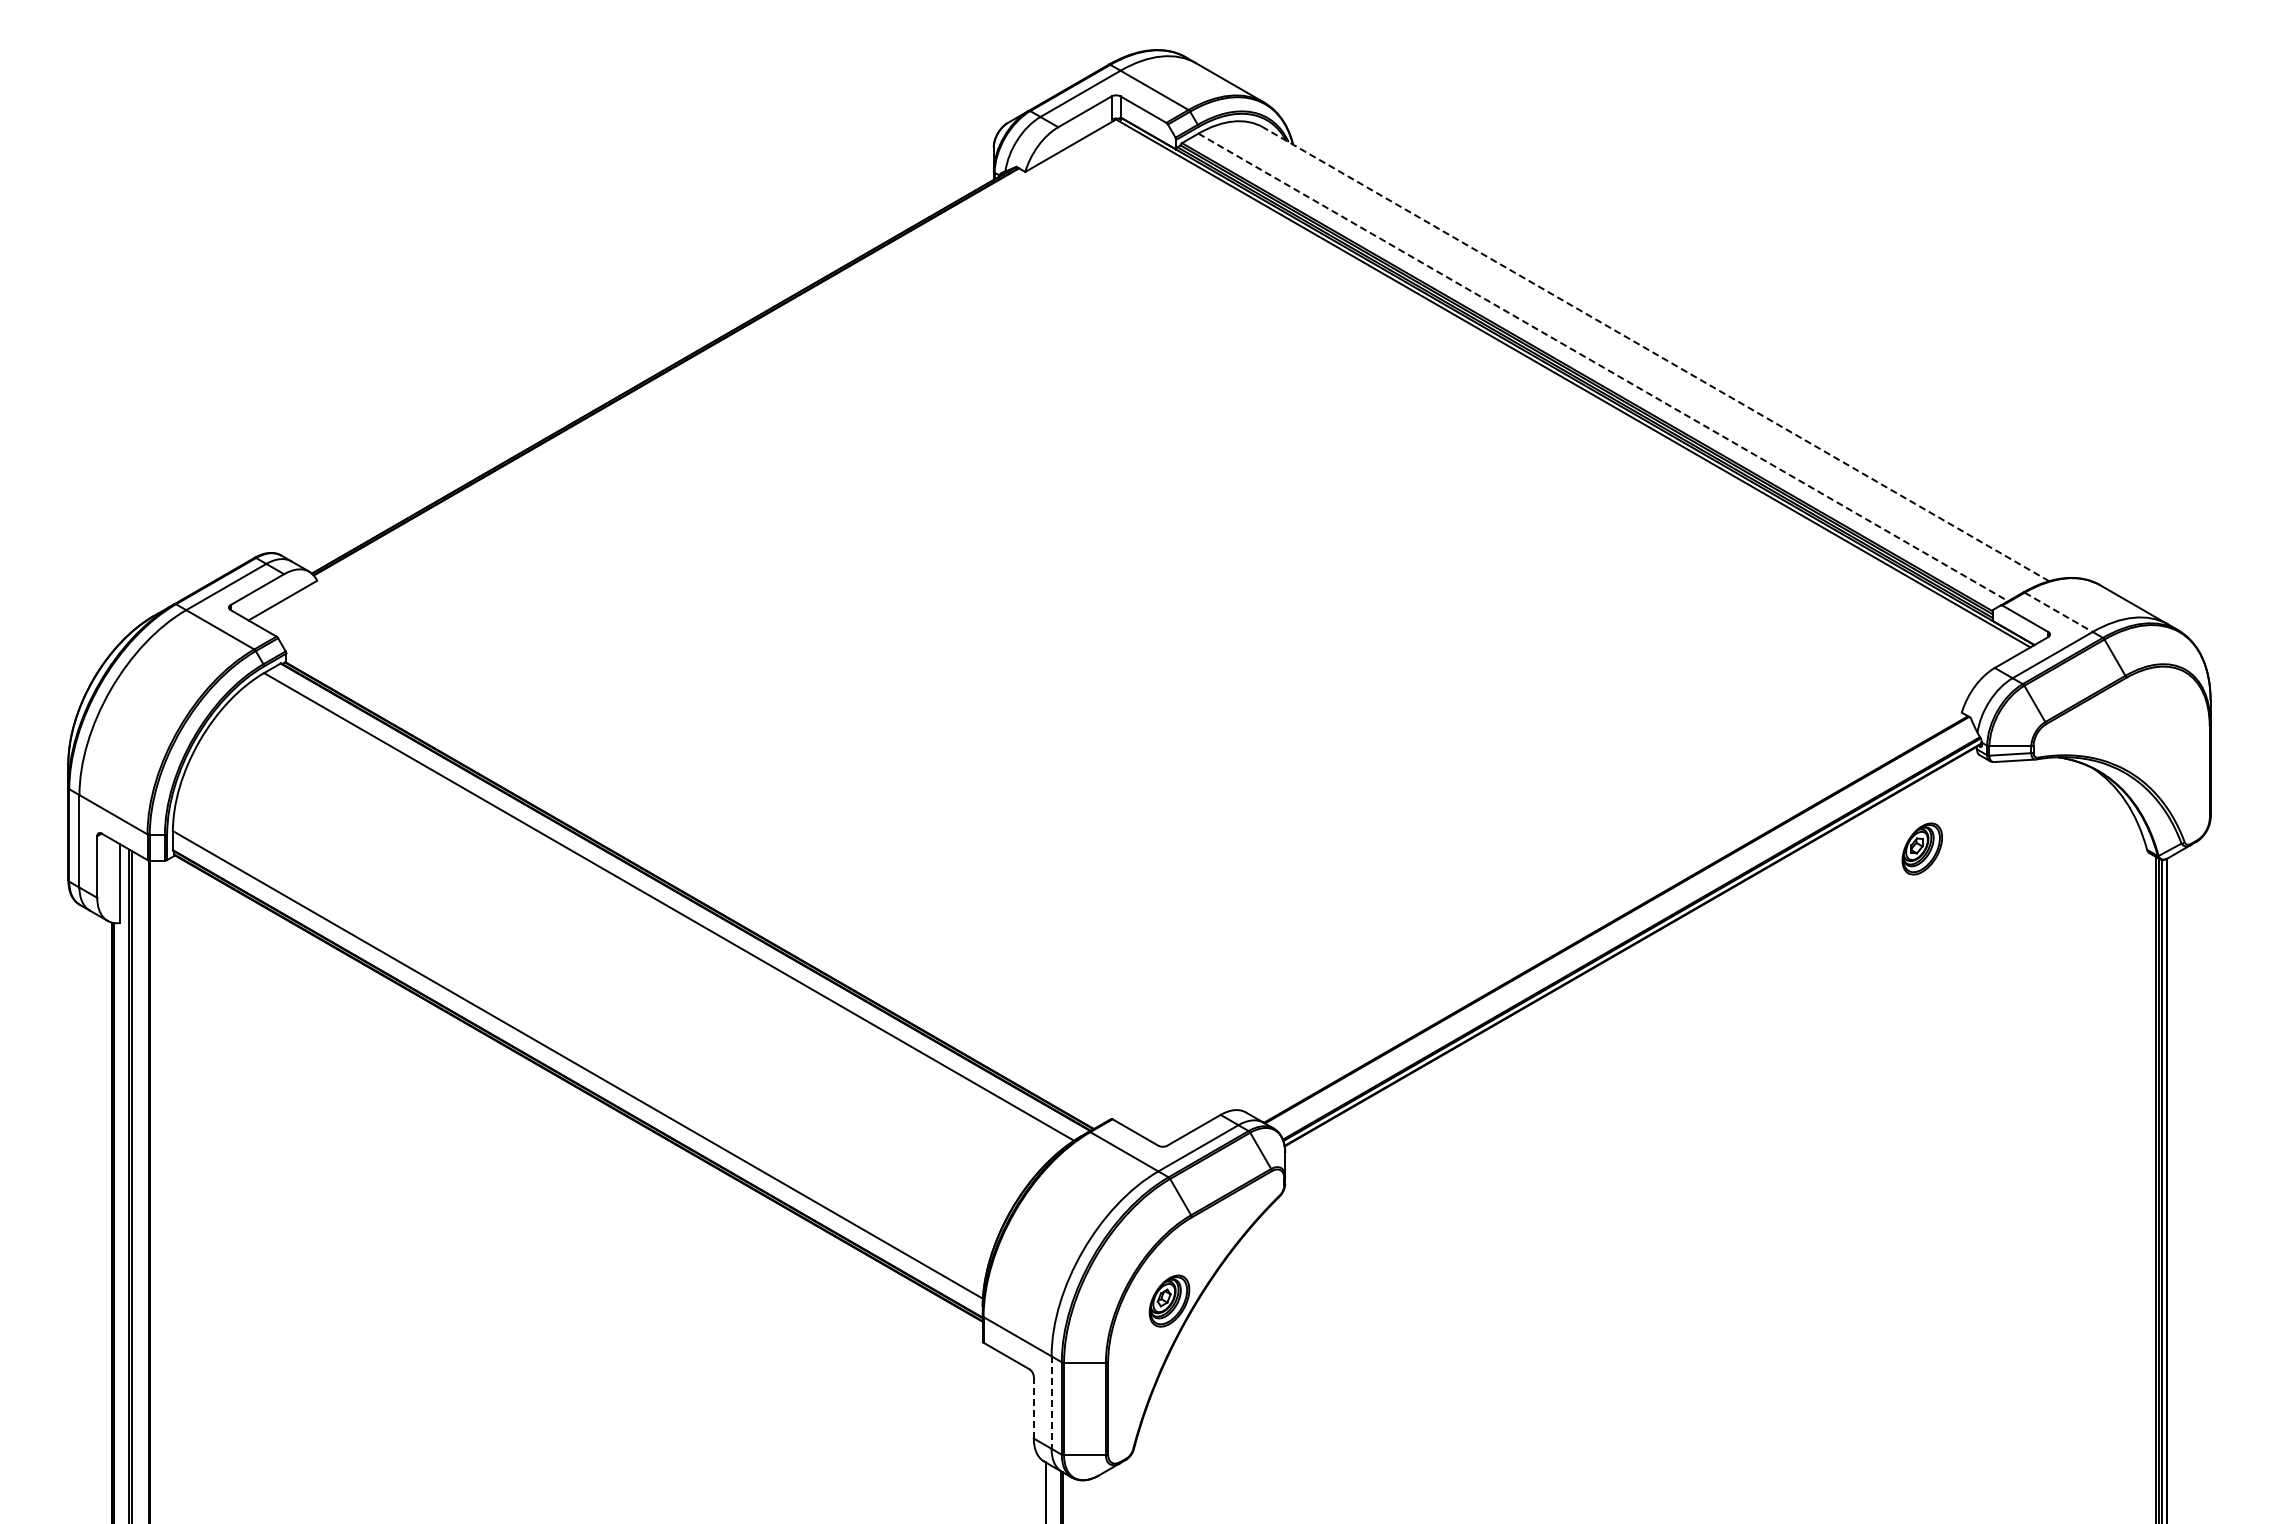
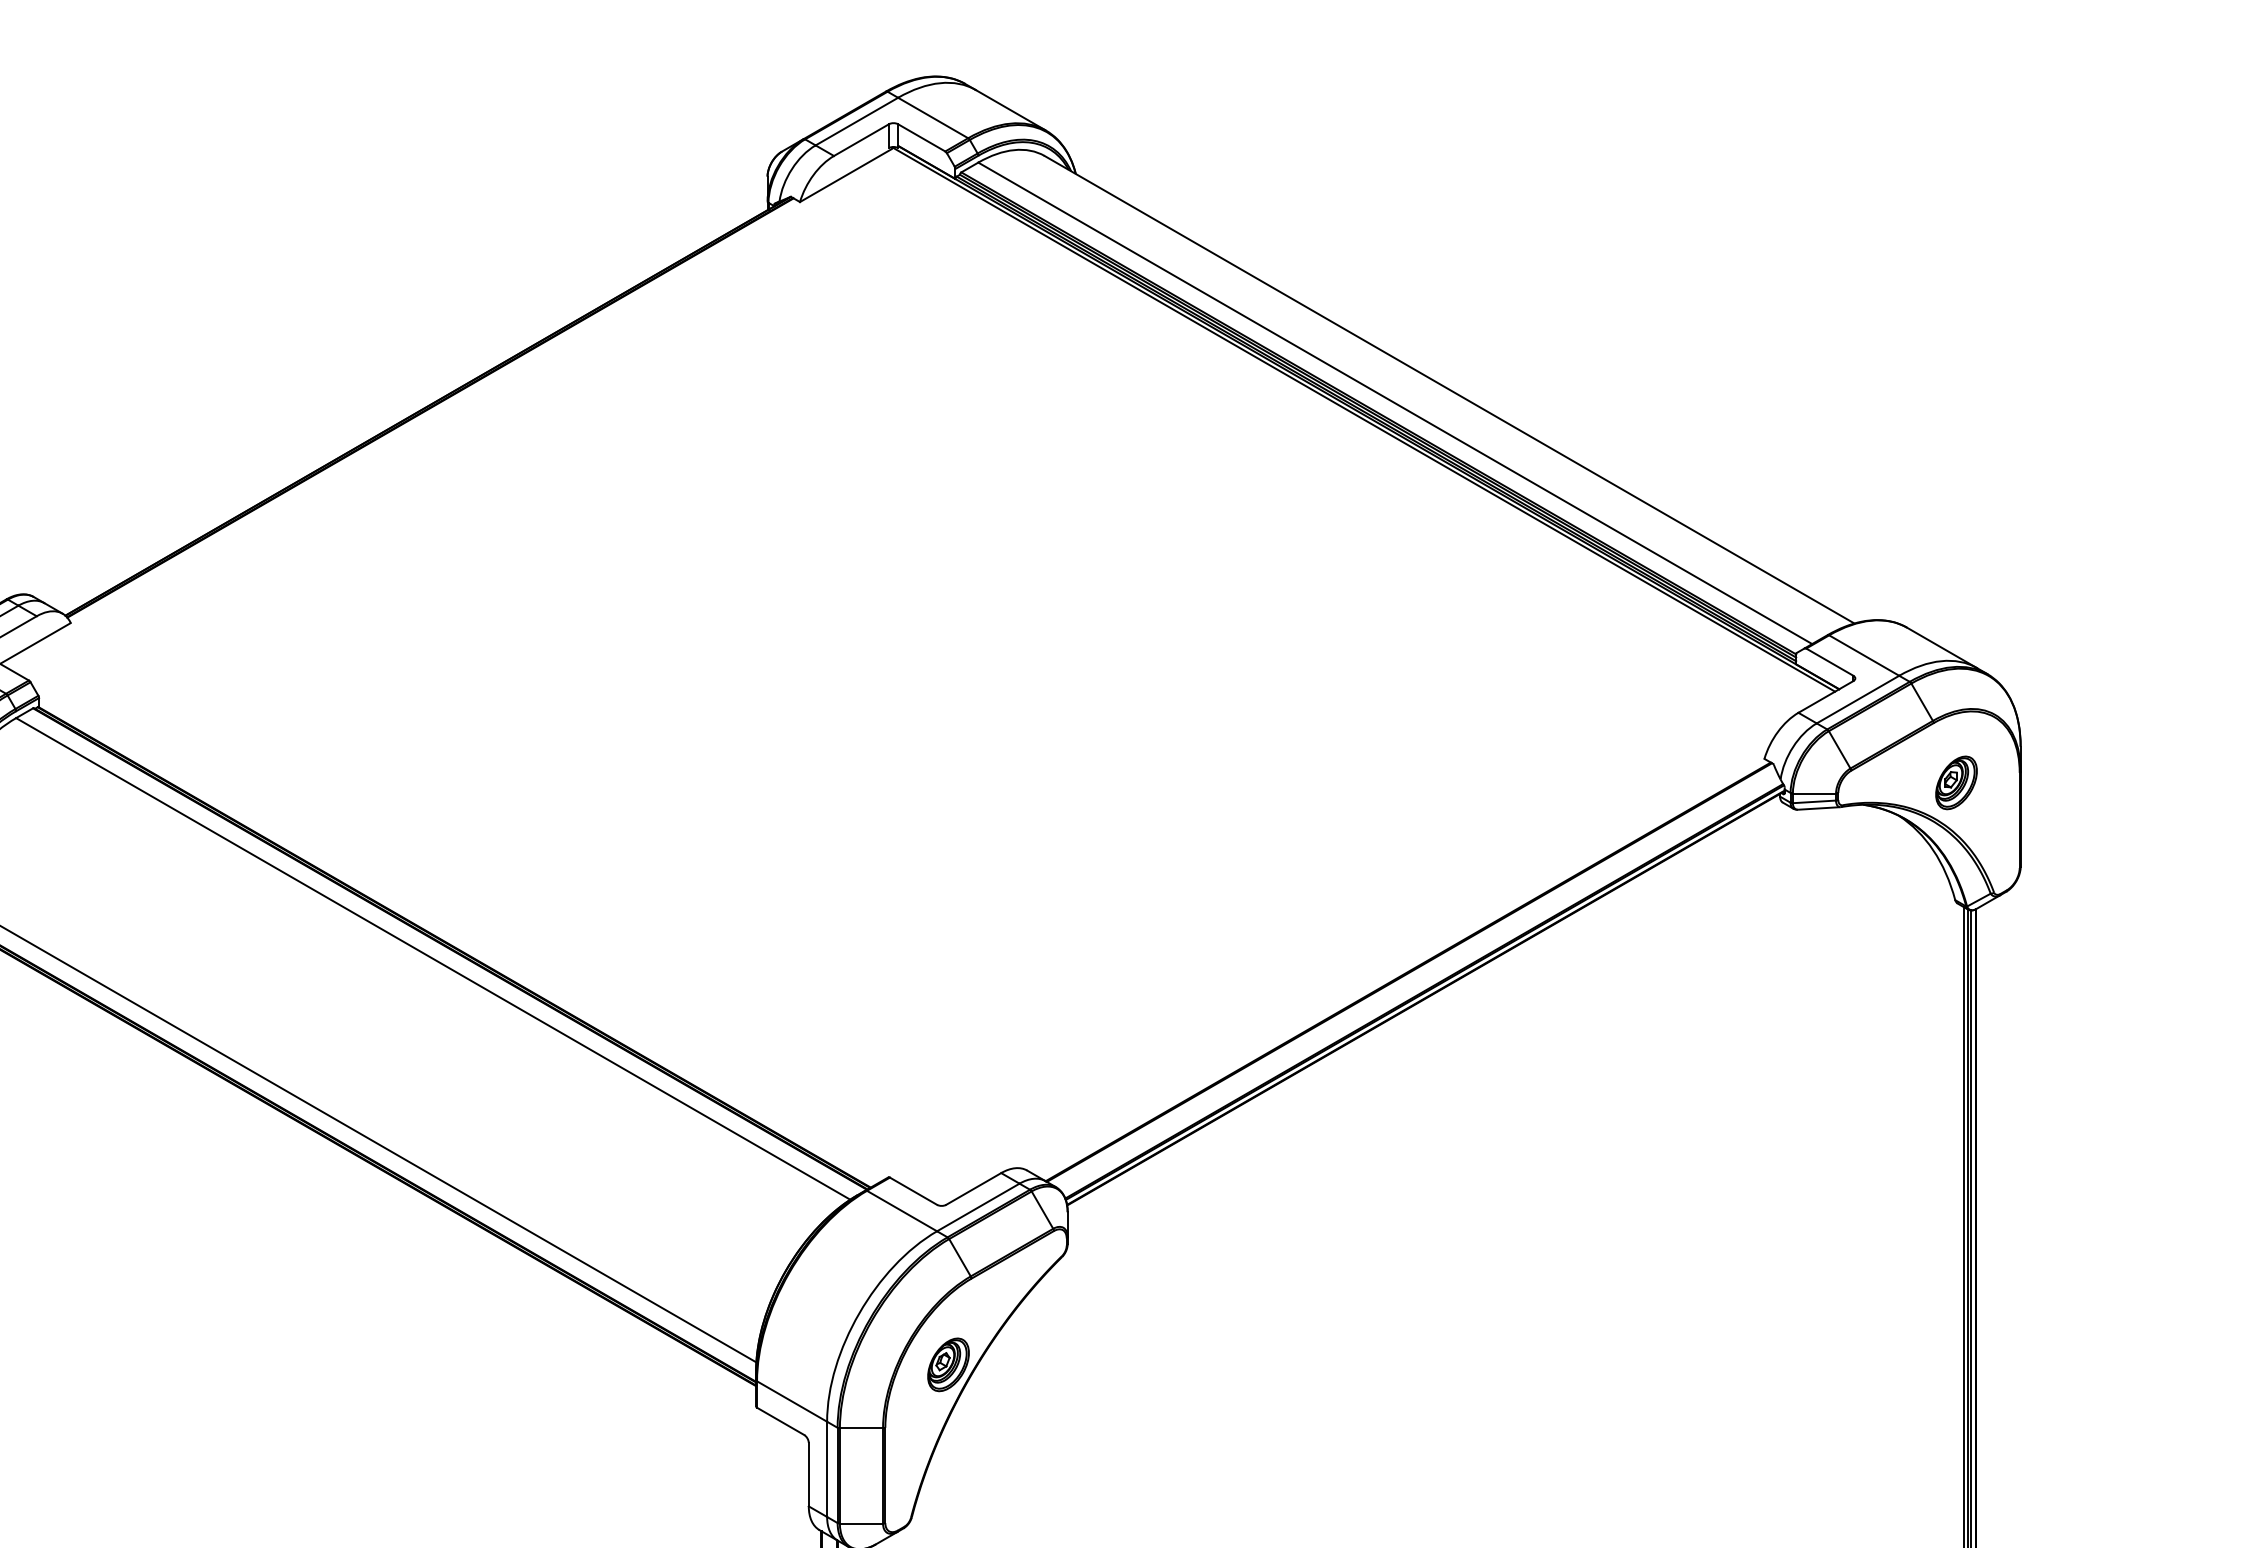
line: (1656, 354) -> (1450, 390), dashed -> solid
line: (1603, 367) -> (1395, 403), dashed -> solid
line: (2059, 612) -> (1865, 655), dashed -> solid
part: (1921, 848) -> (1955, 782), moved
line: (1051, 1403) -> (826, 1470), dashed -> solid
line: (1033, 1407) -> (808, 1474), dashed -> solid

